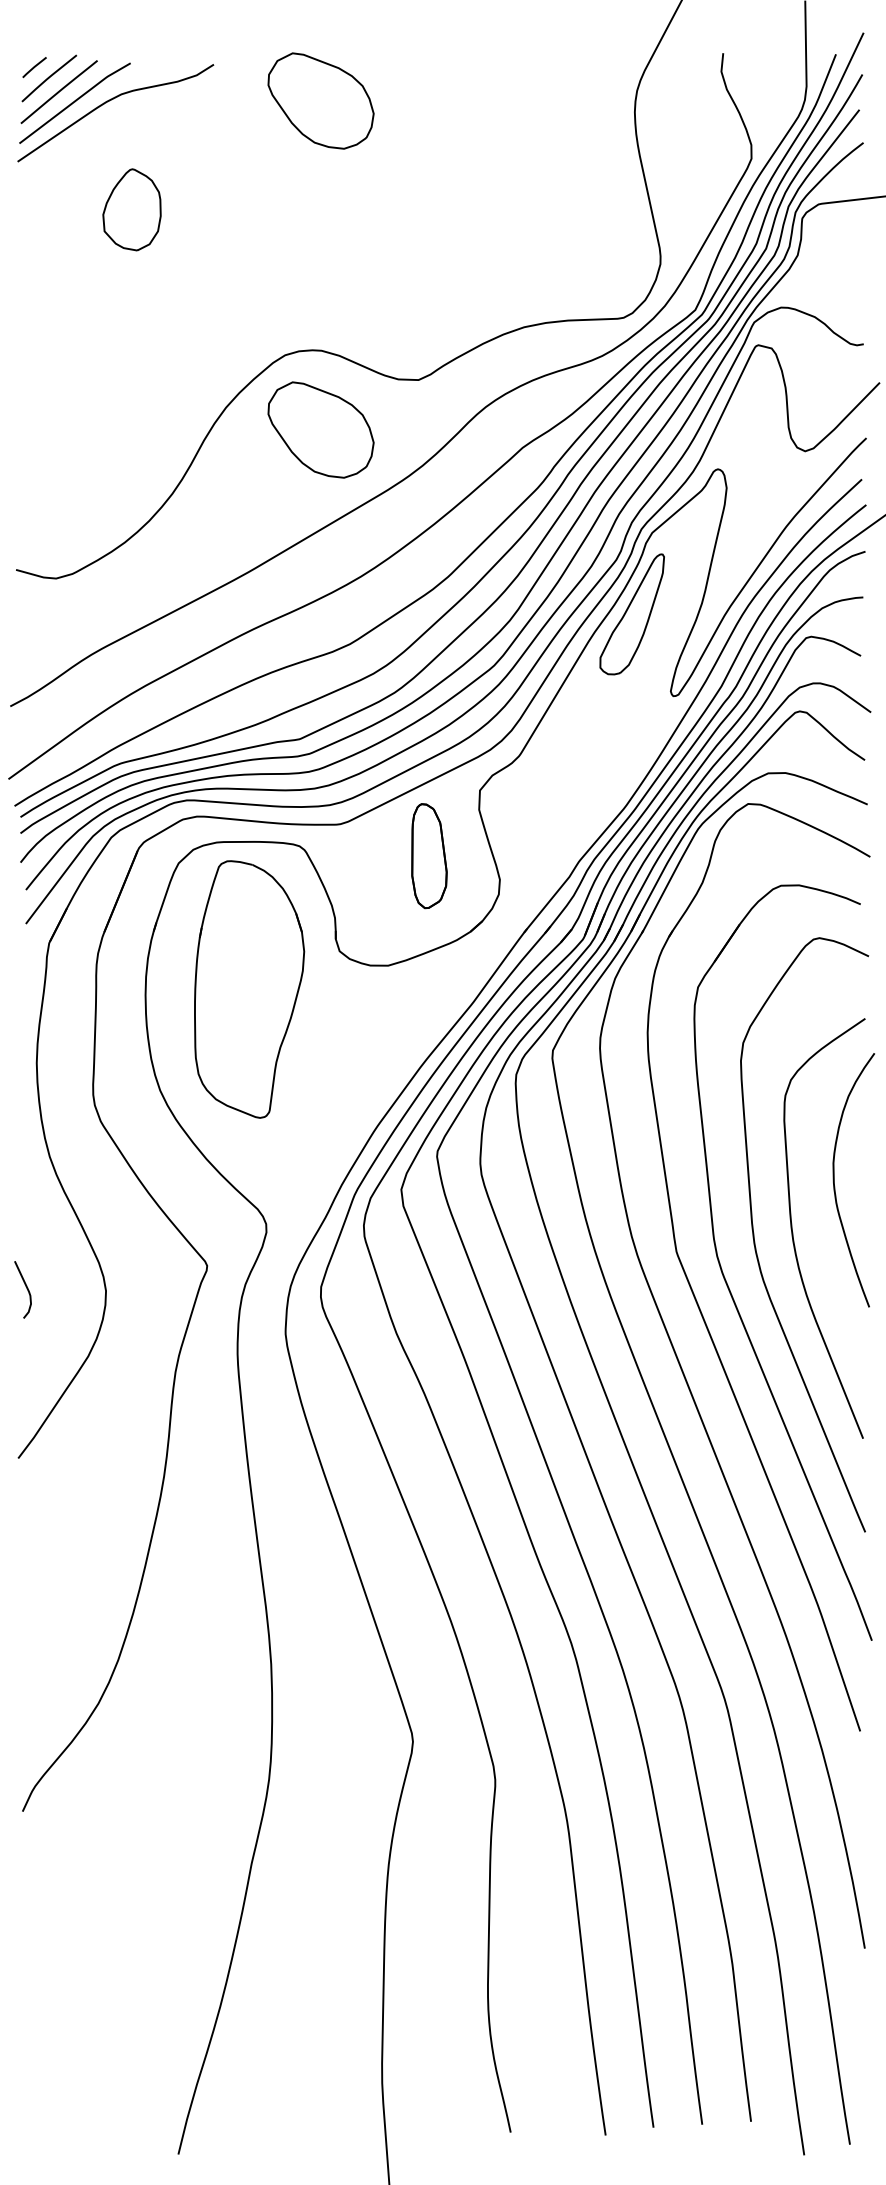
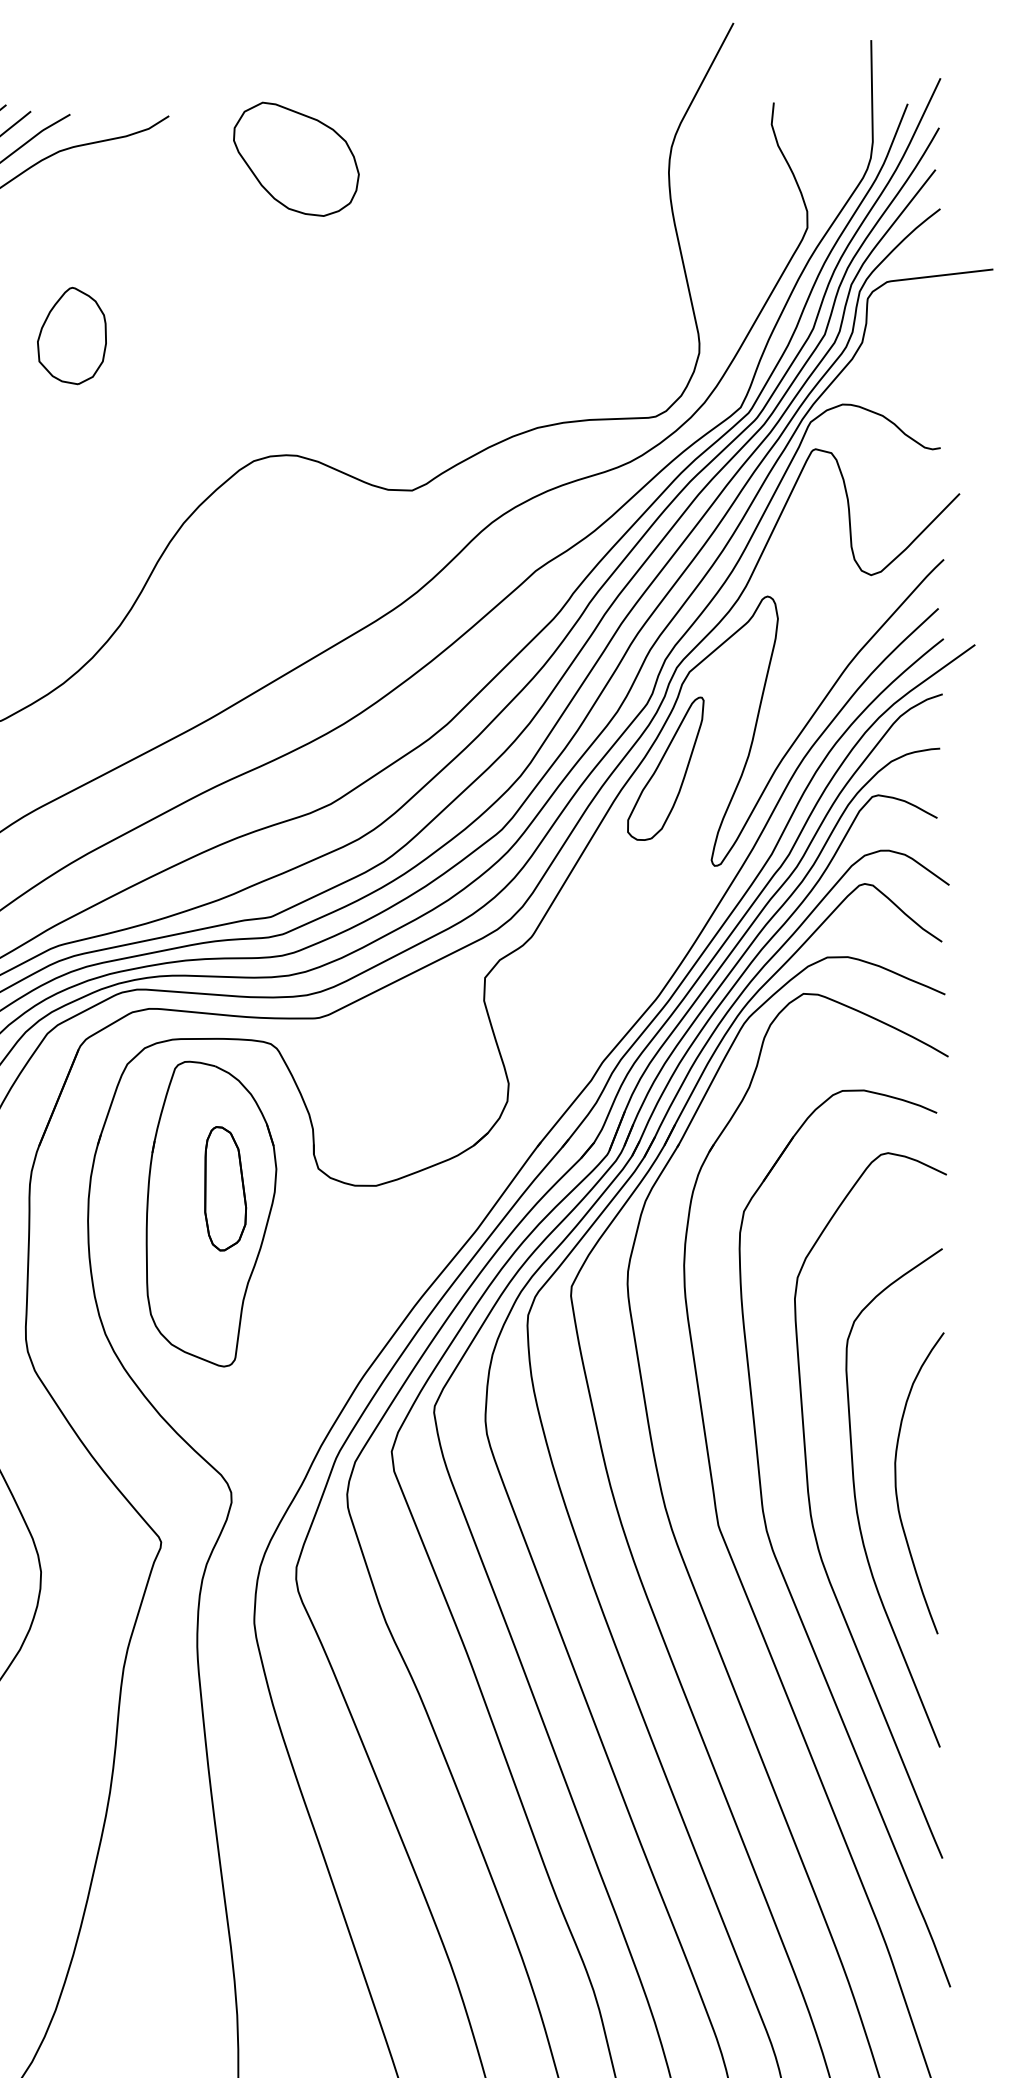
part: (131, 209) -> (71, 335), moved
part: (320, 429) -> (295, 549), removed
part: (429, 856) -> (225, 1189), moved
curve: (835, 1186) -> (897, 1490), moved

